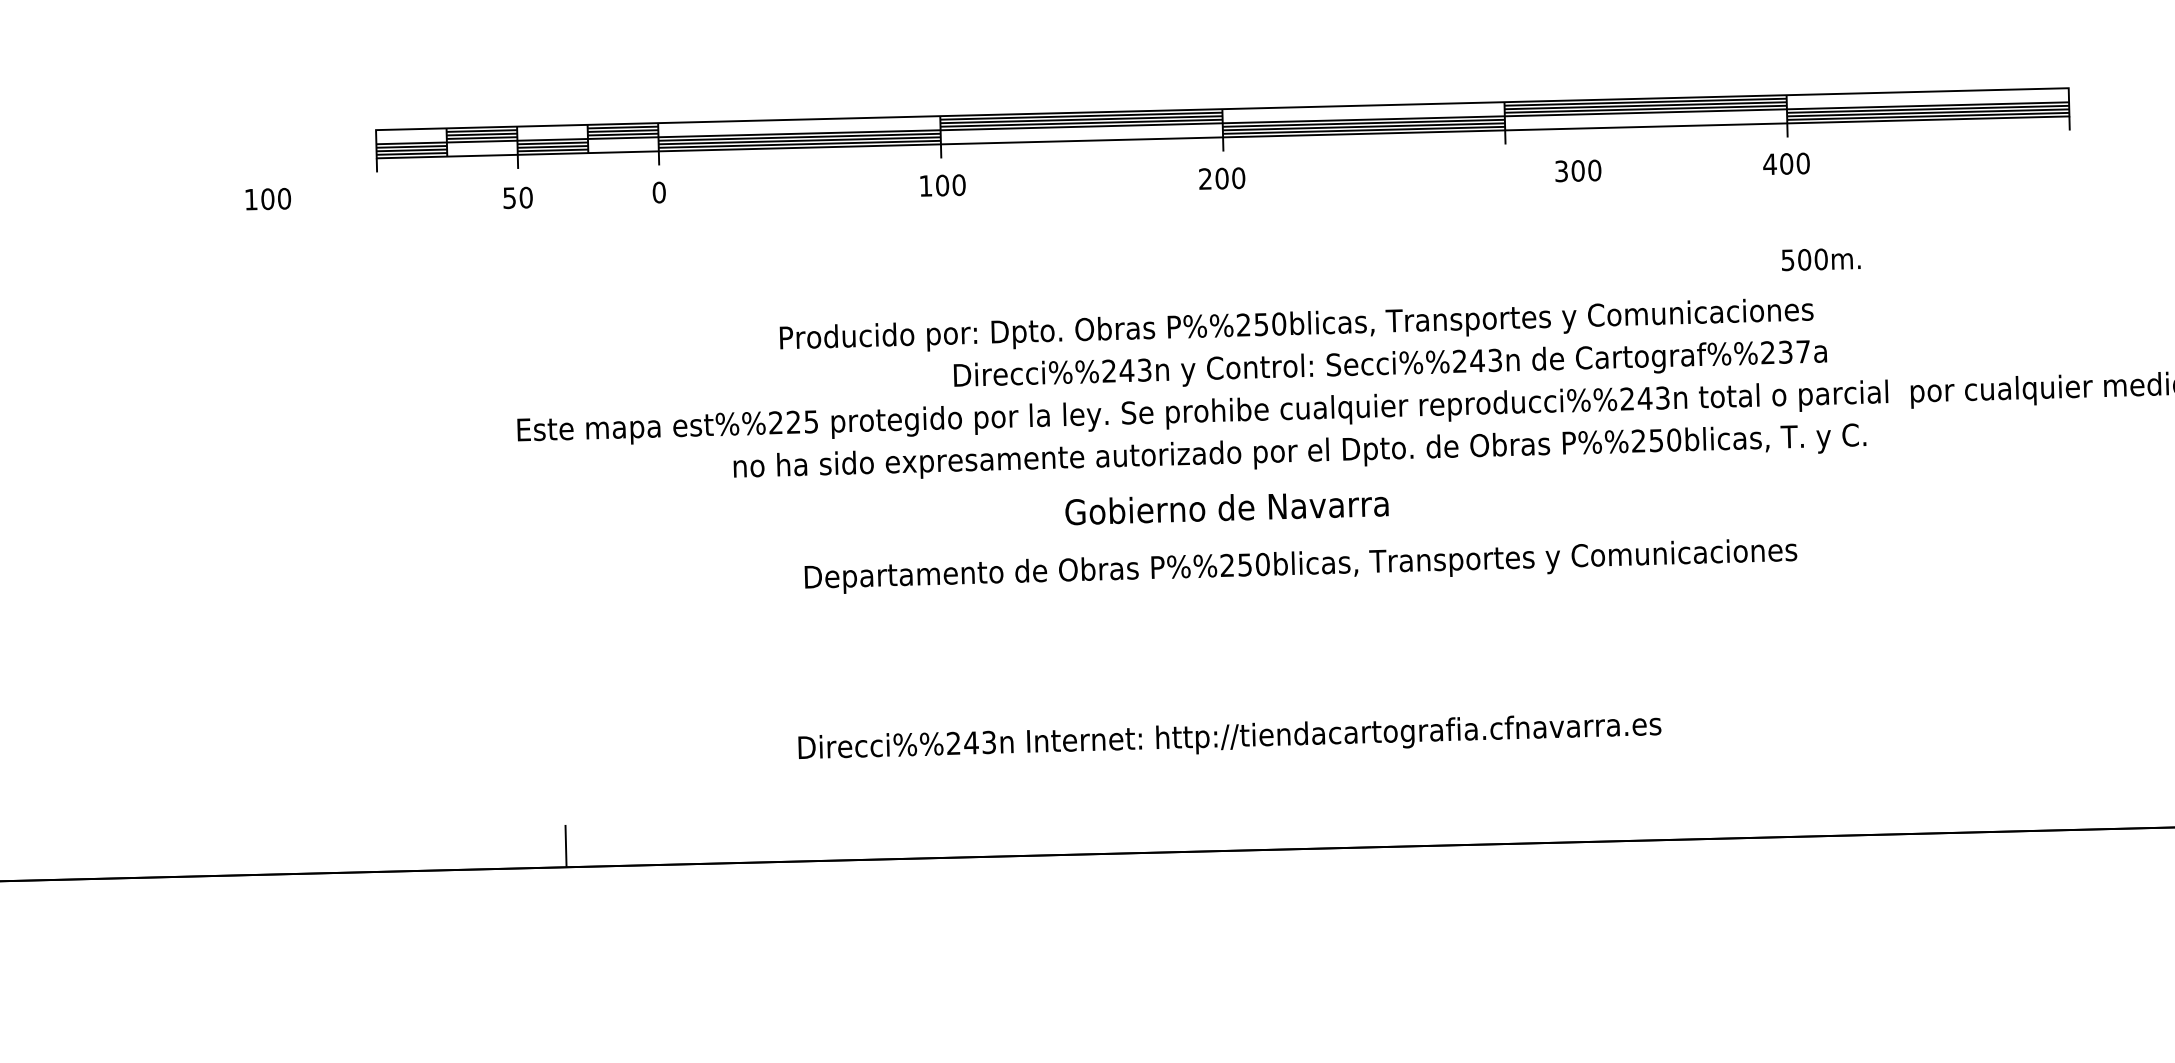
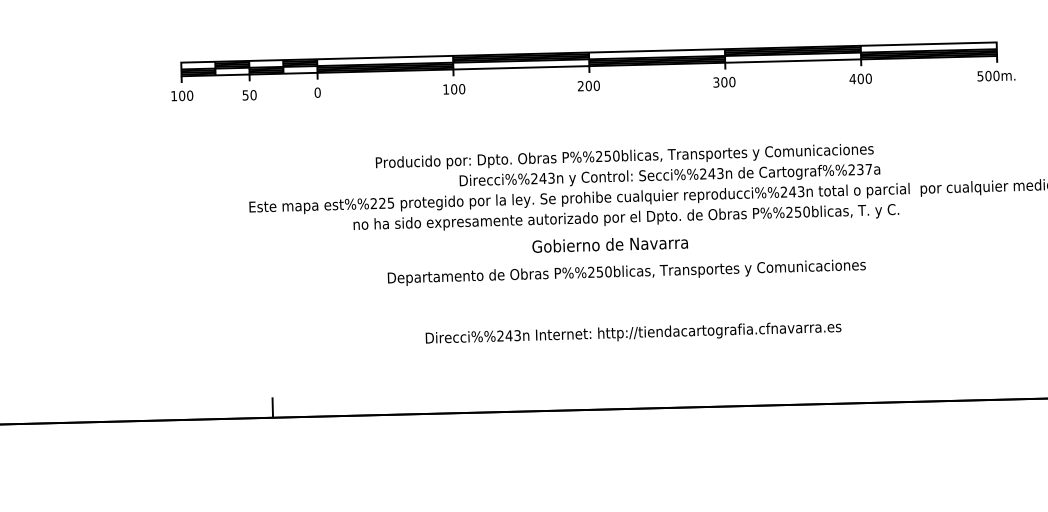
text: (1578, 169) -> (724, 81), moved
text: (268, 198) -> (182, 95), moved
text: (1821, 258) -> (996, 75), moved
text: (1225, 507) -> (609, 244), moved
text: (1229, 735) -> (633, 332), moved

